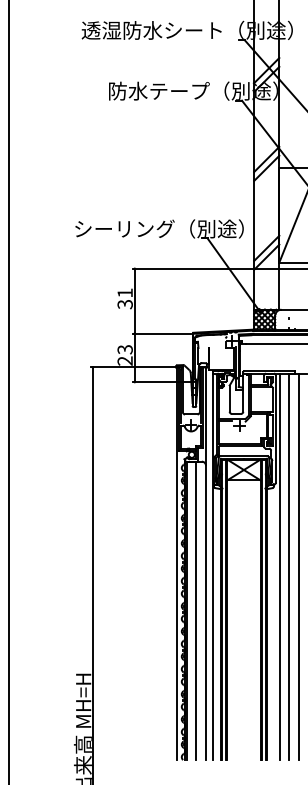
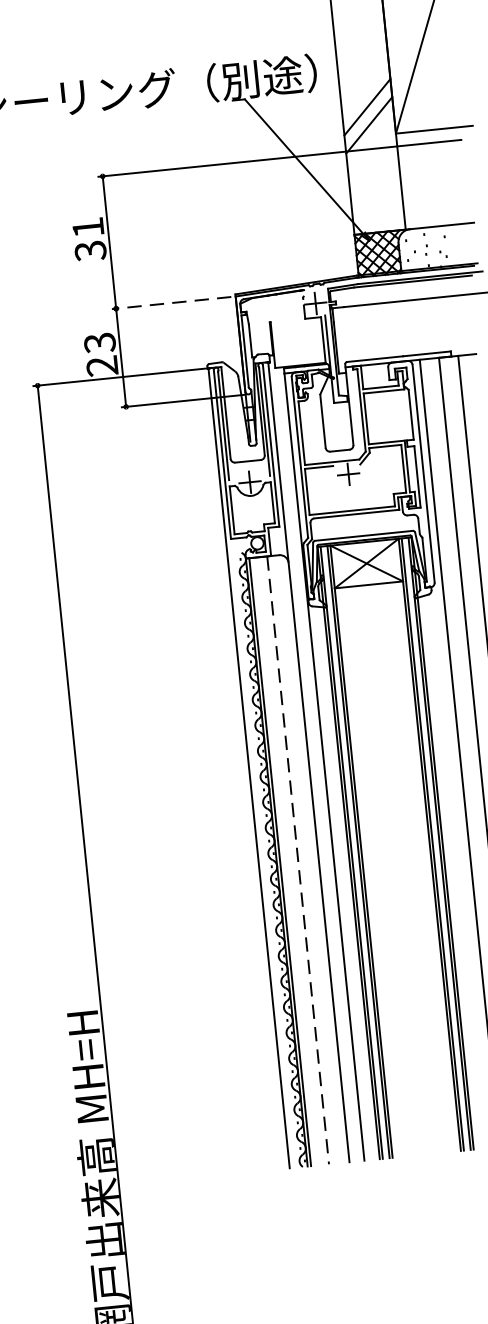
line: (161, 333) -> (170, 302), solid -> dashed
line: (195, 611) -> (297, 861), solid -> dashed

